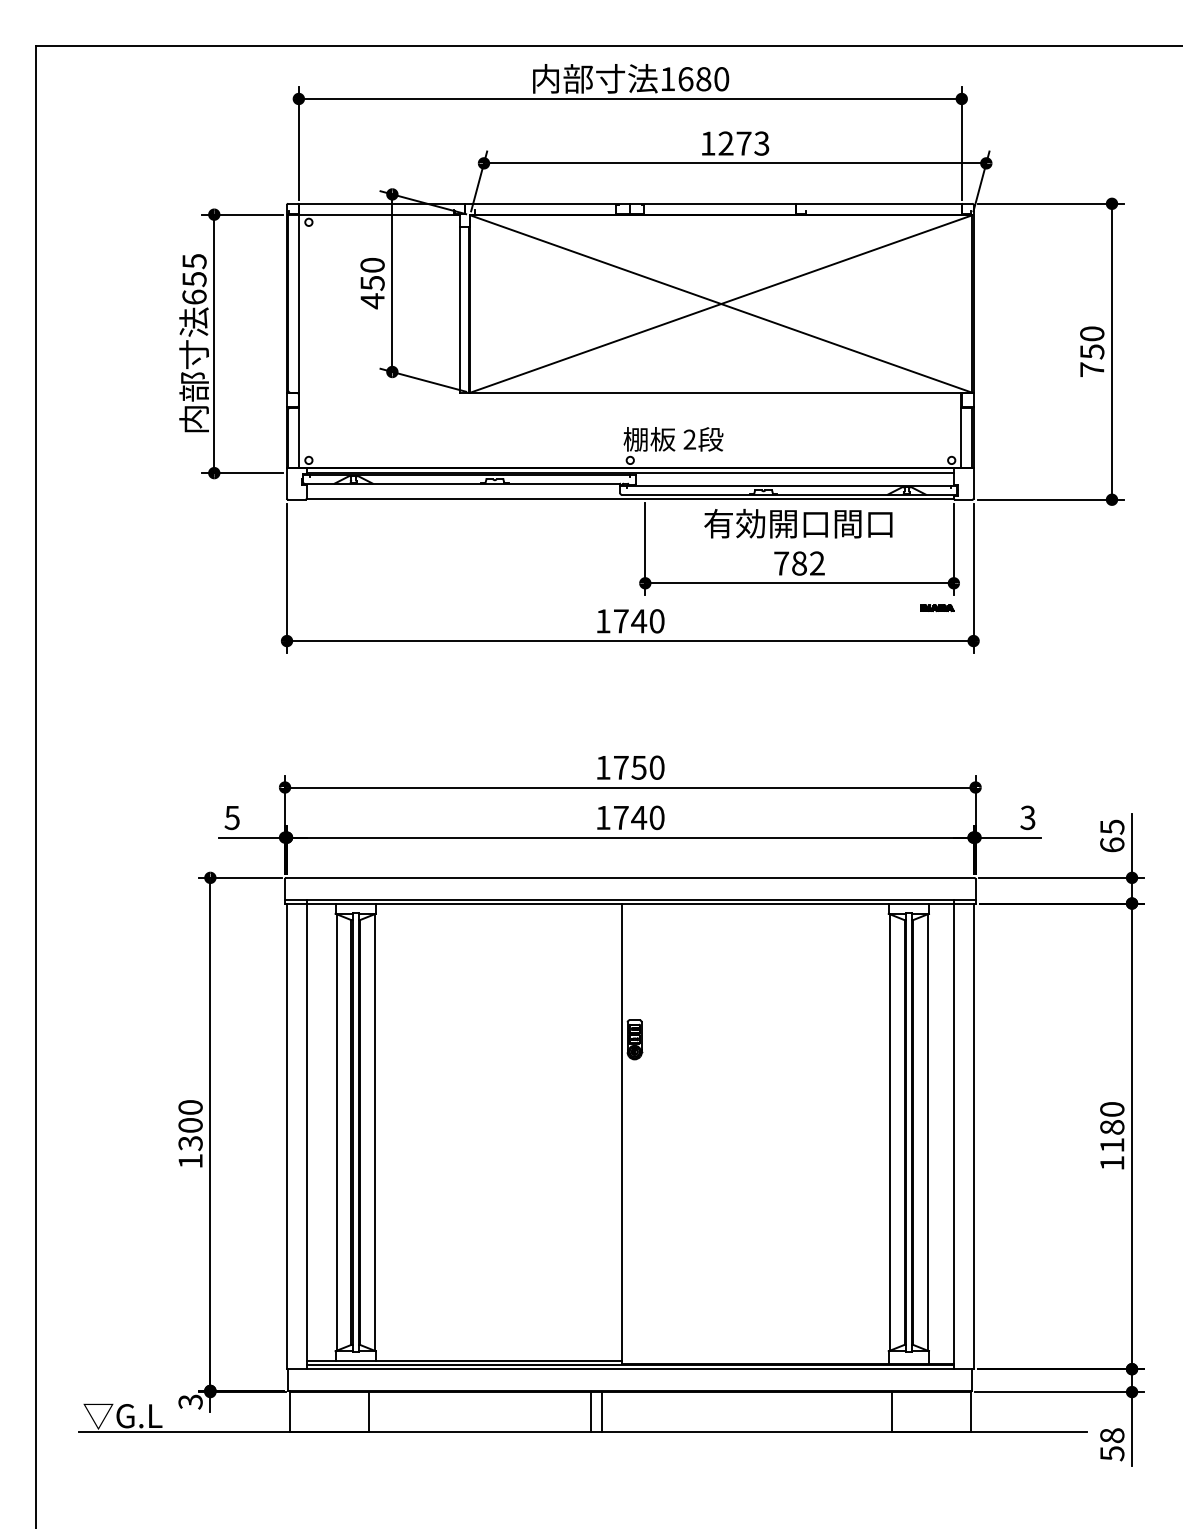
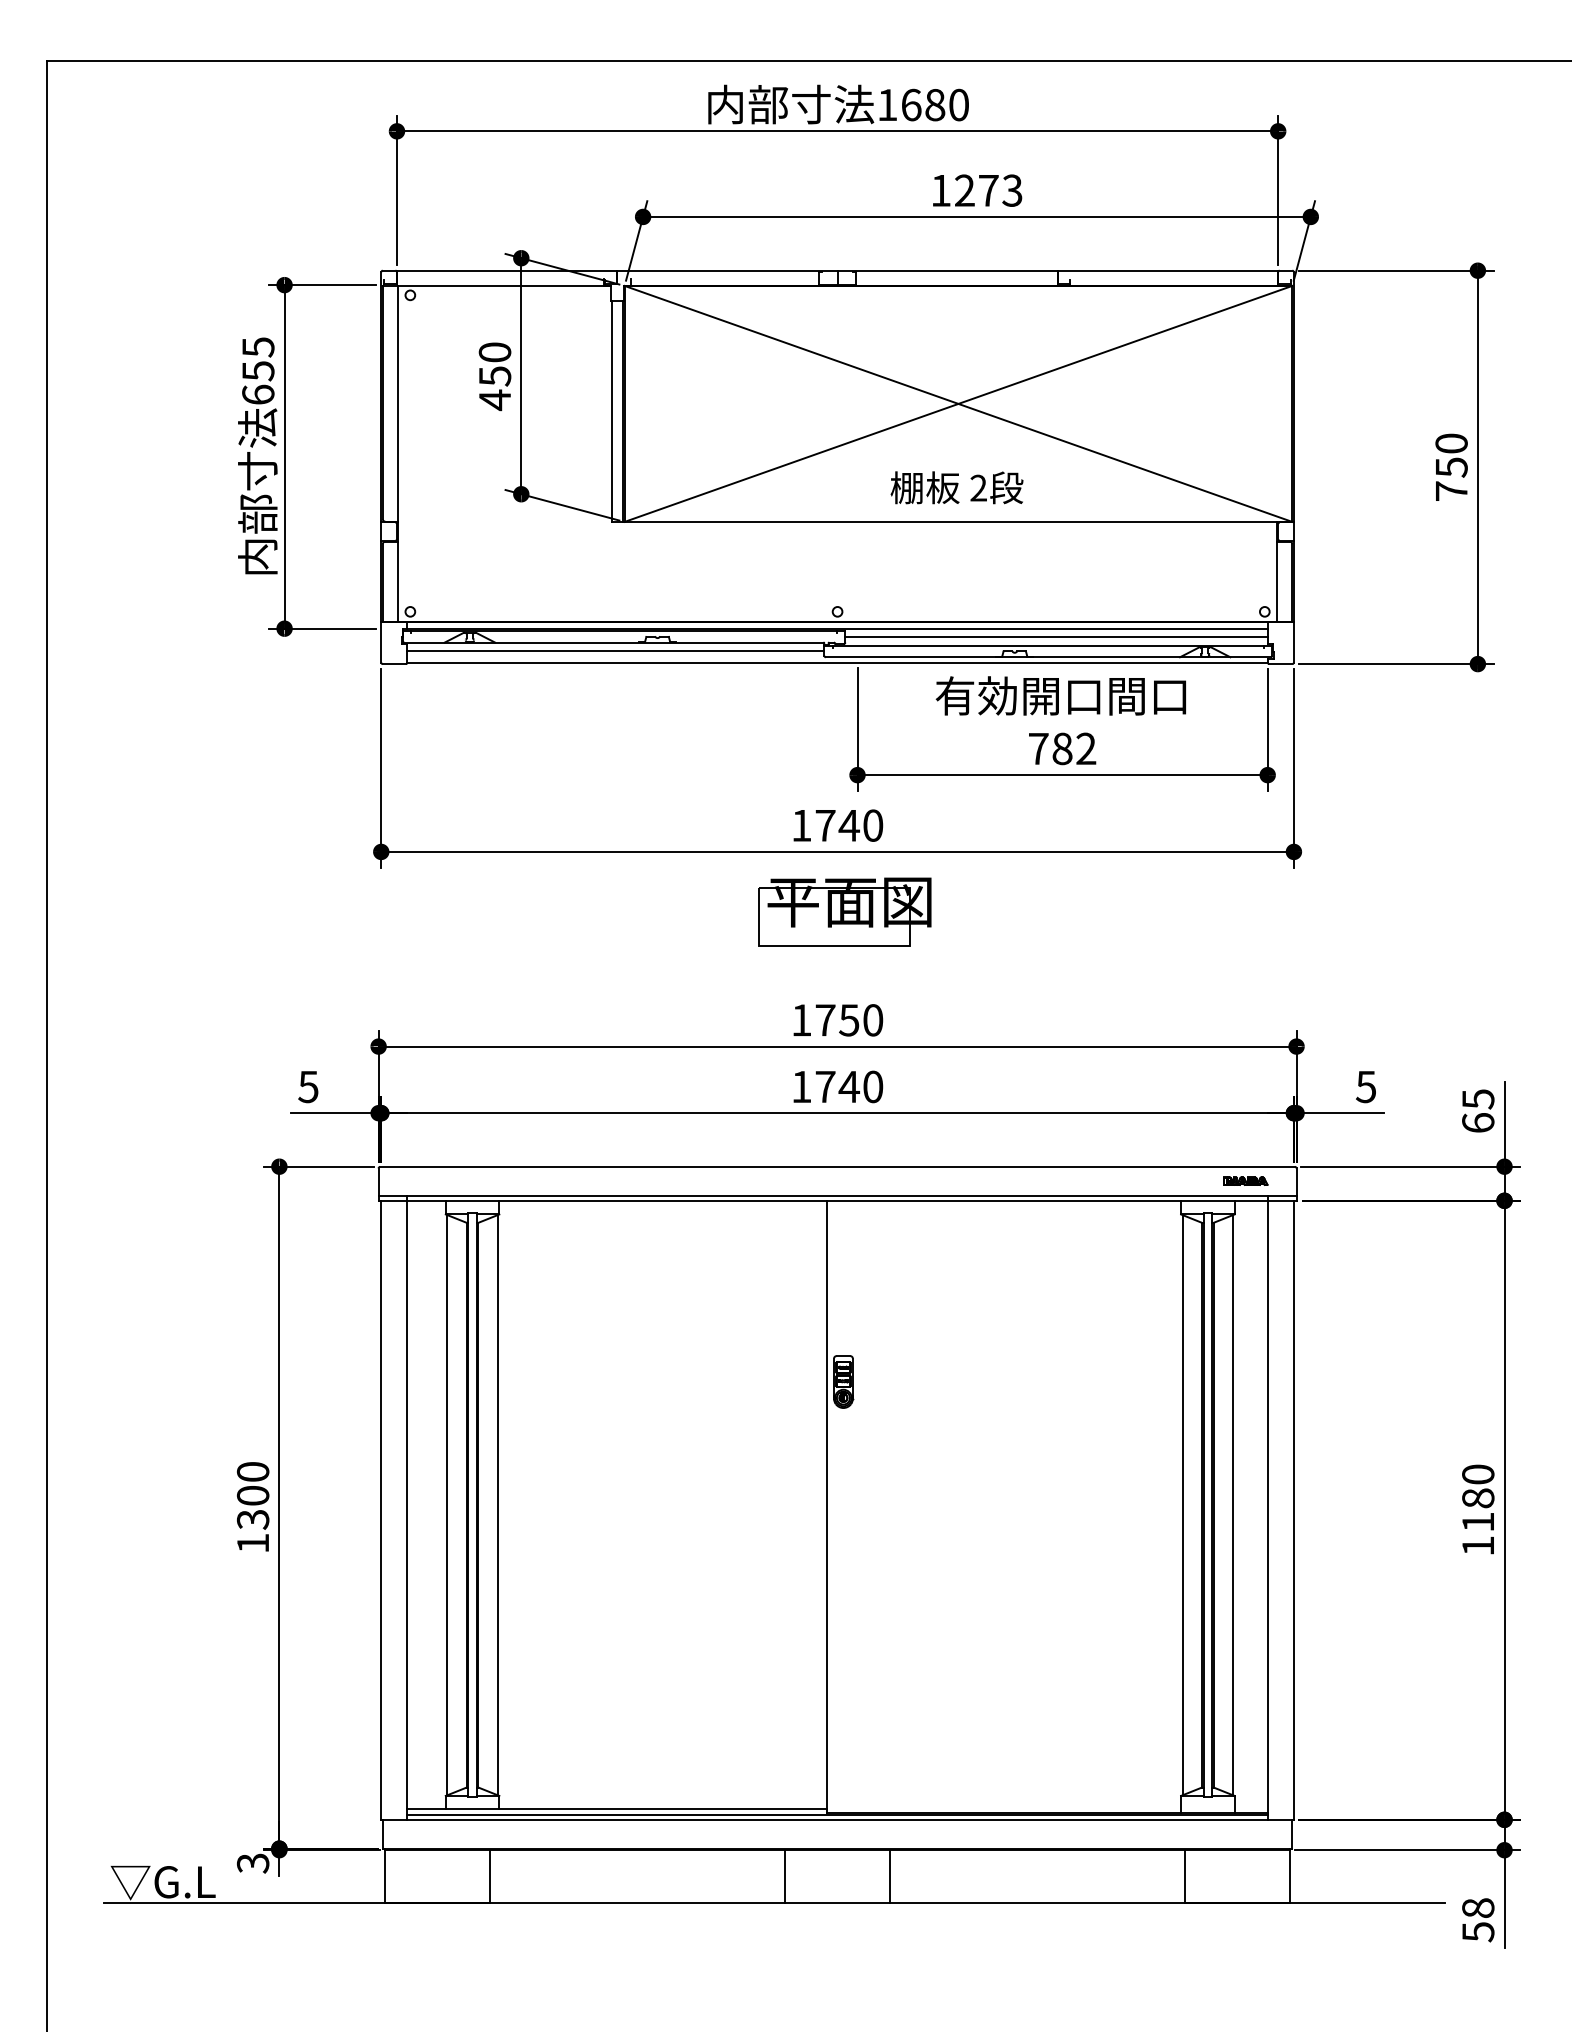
text: (673, 439) -> (956, 487), moved
line: (794, 479) -> (1056, 636), added
line: (463, 490) -> (615, 651), added
part: (937, 607) -> (1245, 1180), moved
part: (635, 685) -> (844, 911), added
text: (1027, 817) -> (1365, 1086), 3 -> 5
line: (602, 1411) -> (890, 1876), moved

